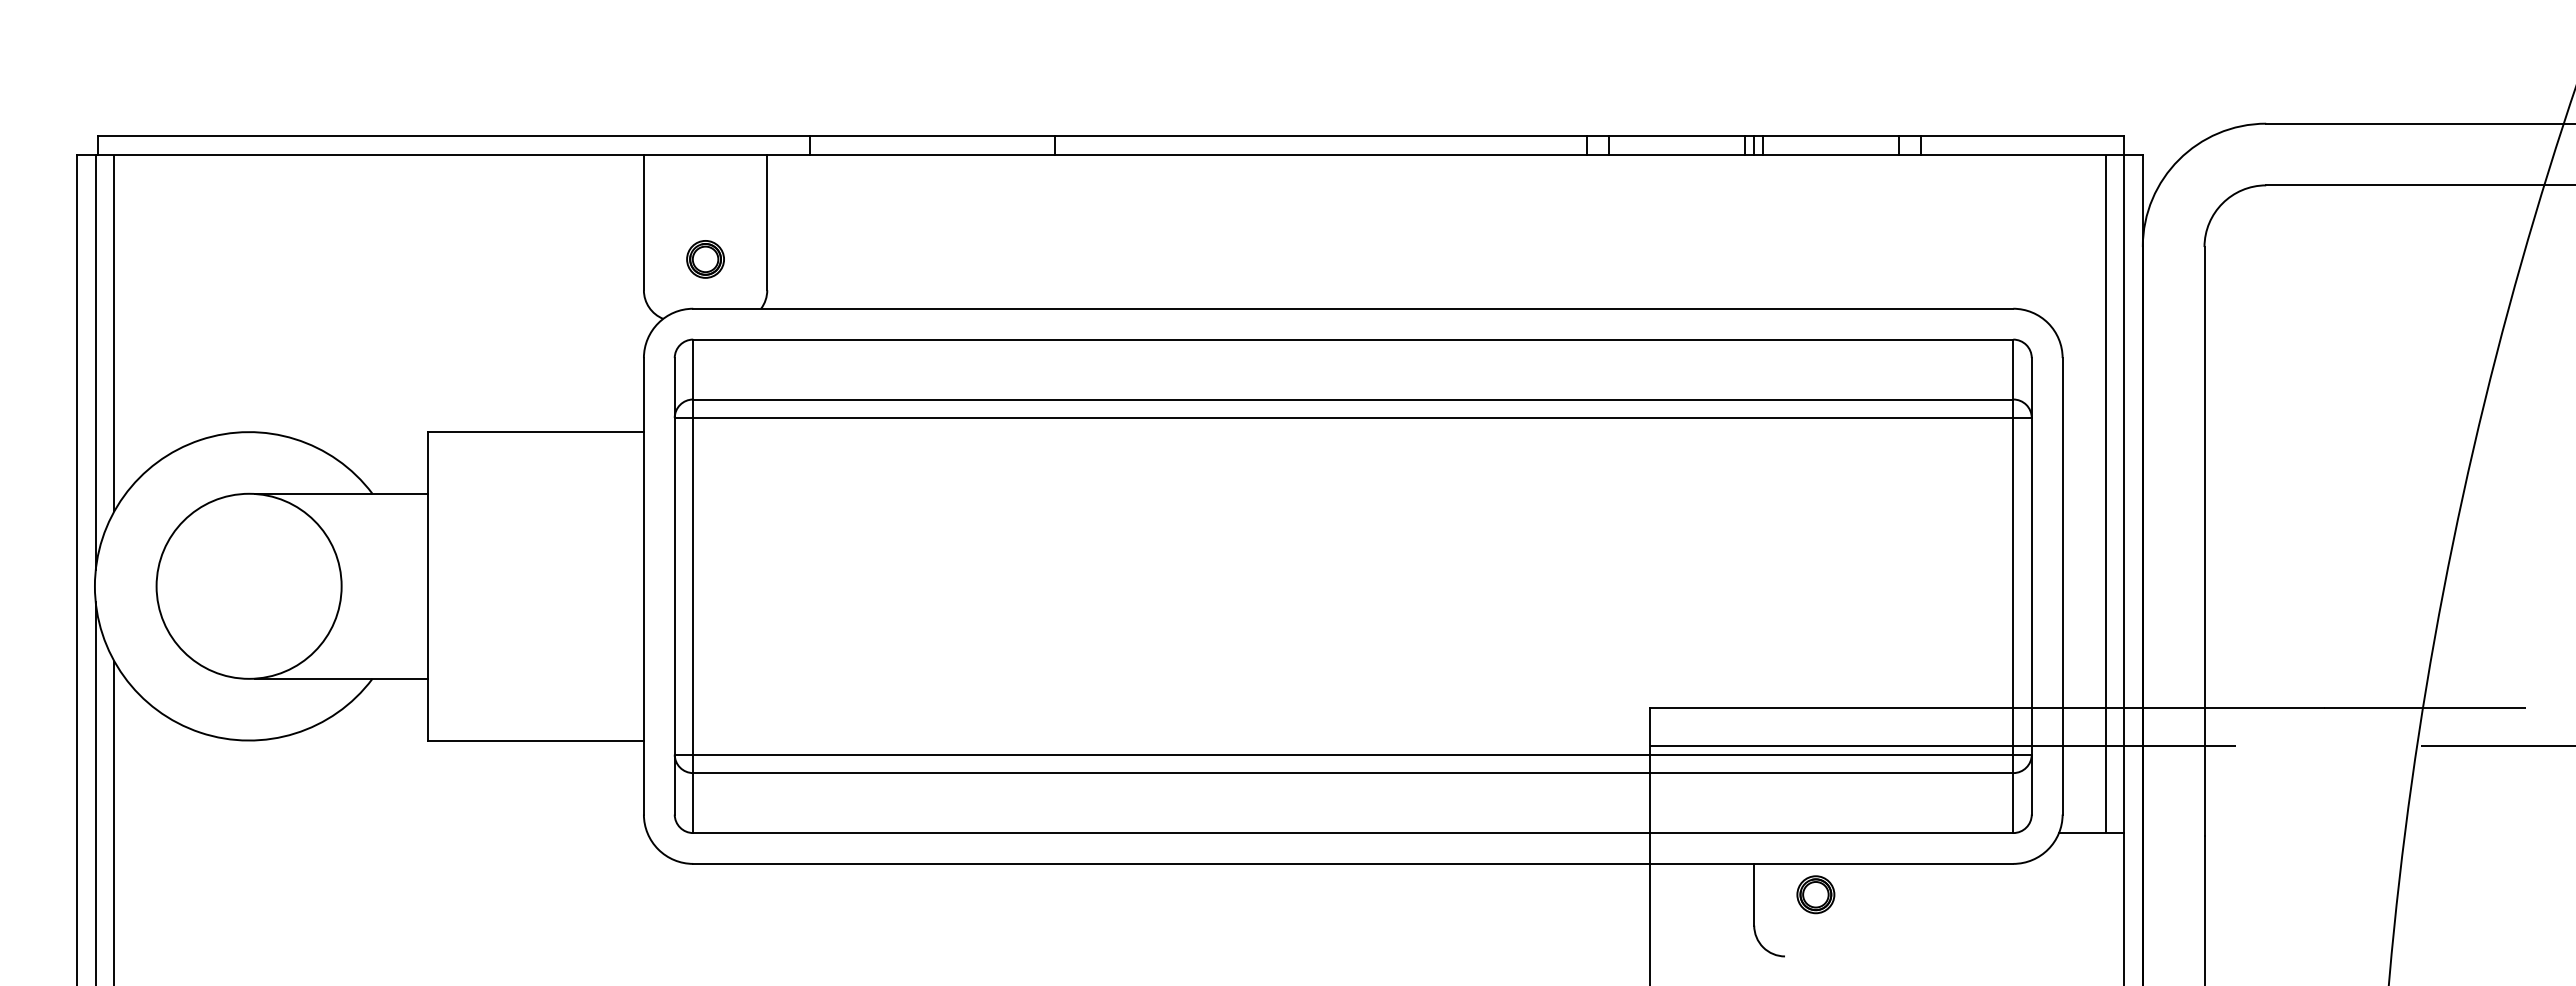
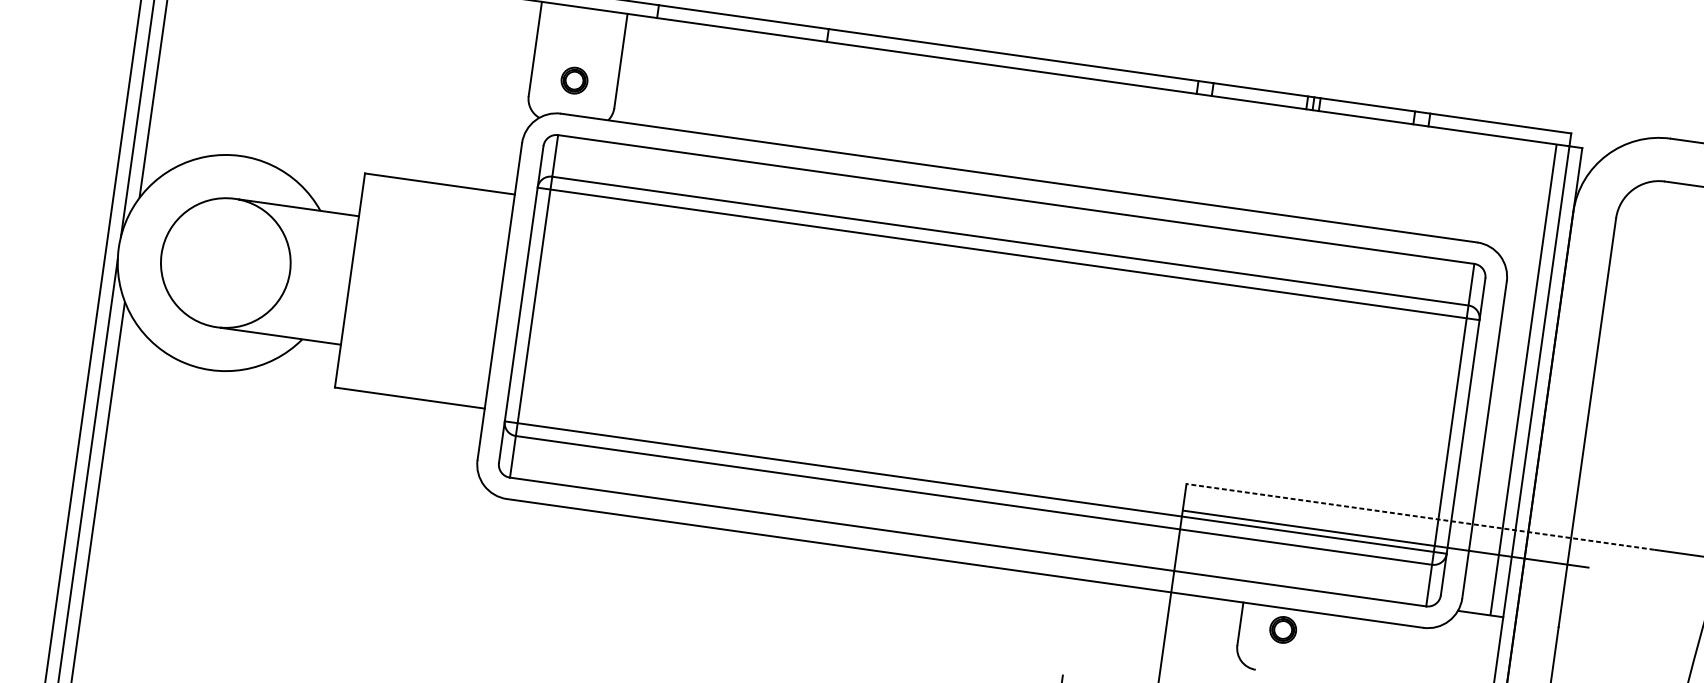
line: (1986, 707) -> (1419, 516), solid -> dashed

